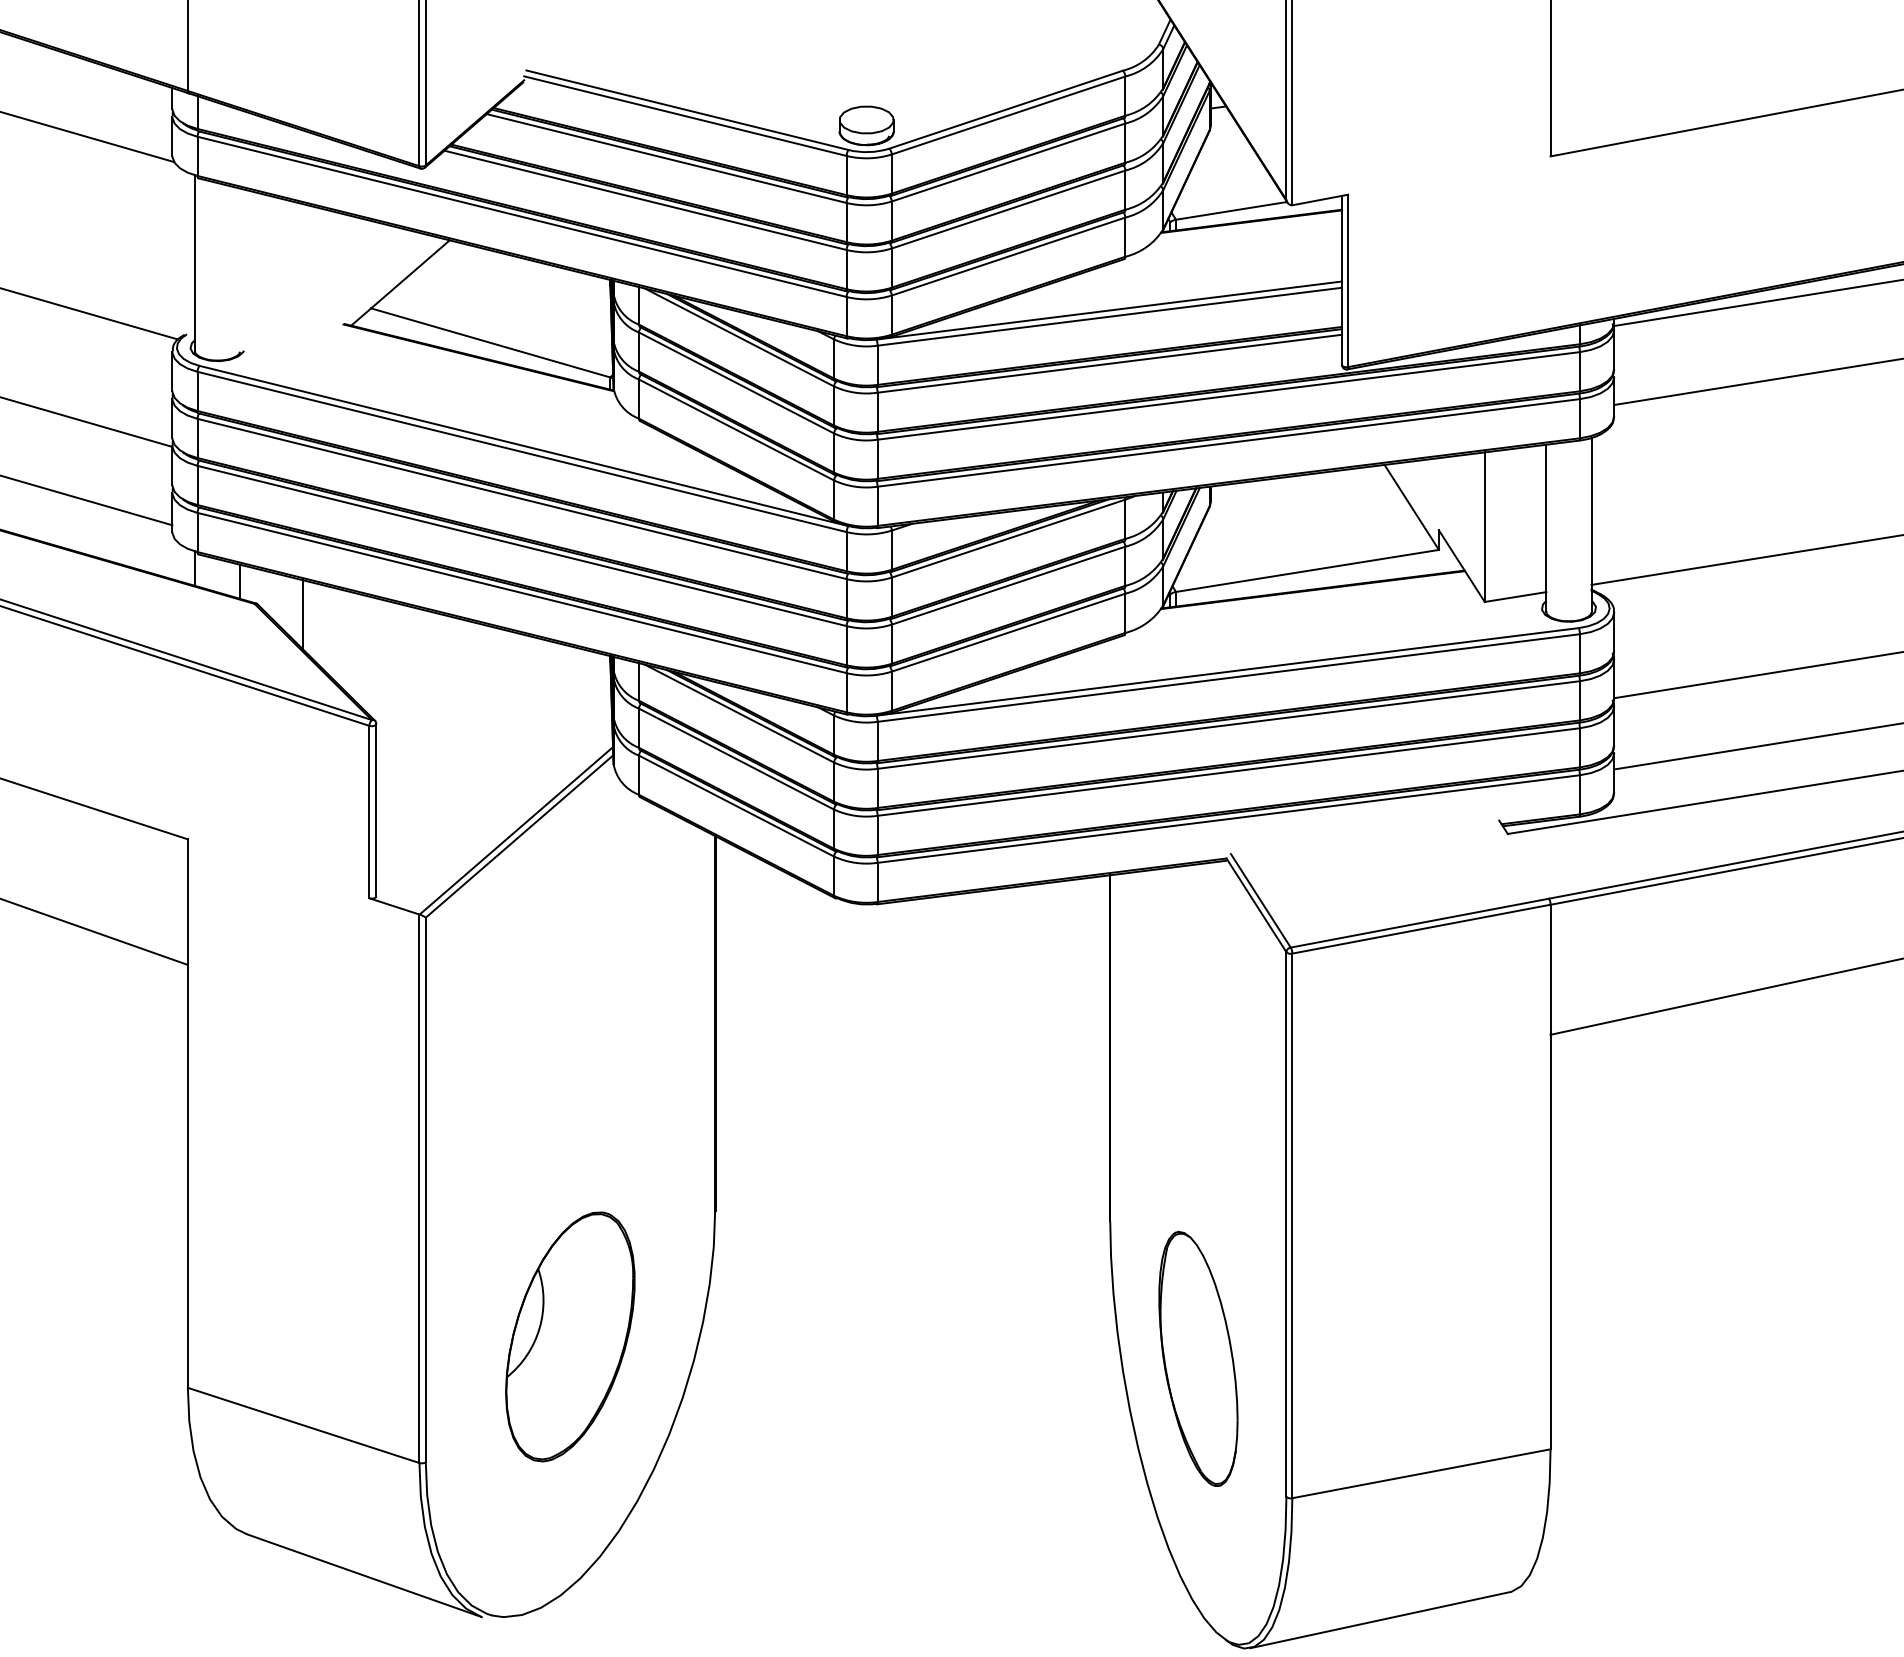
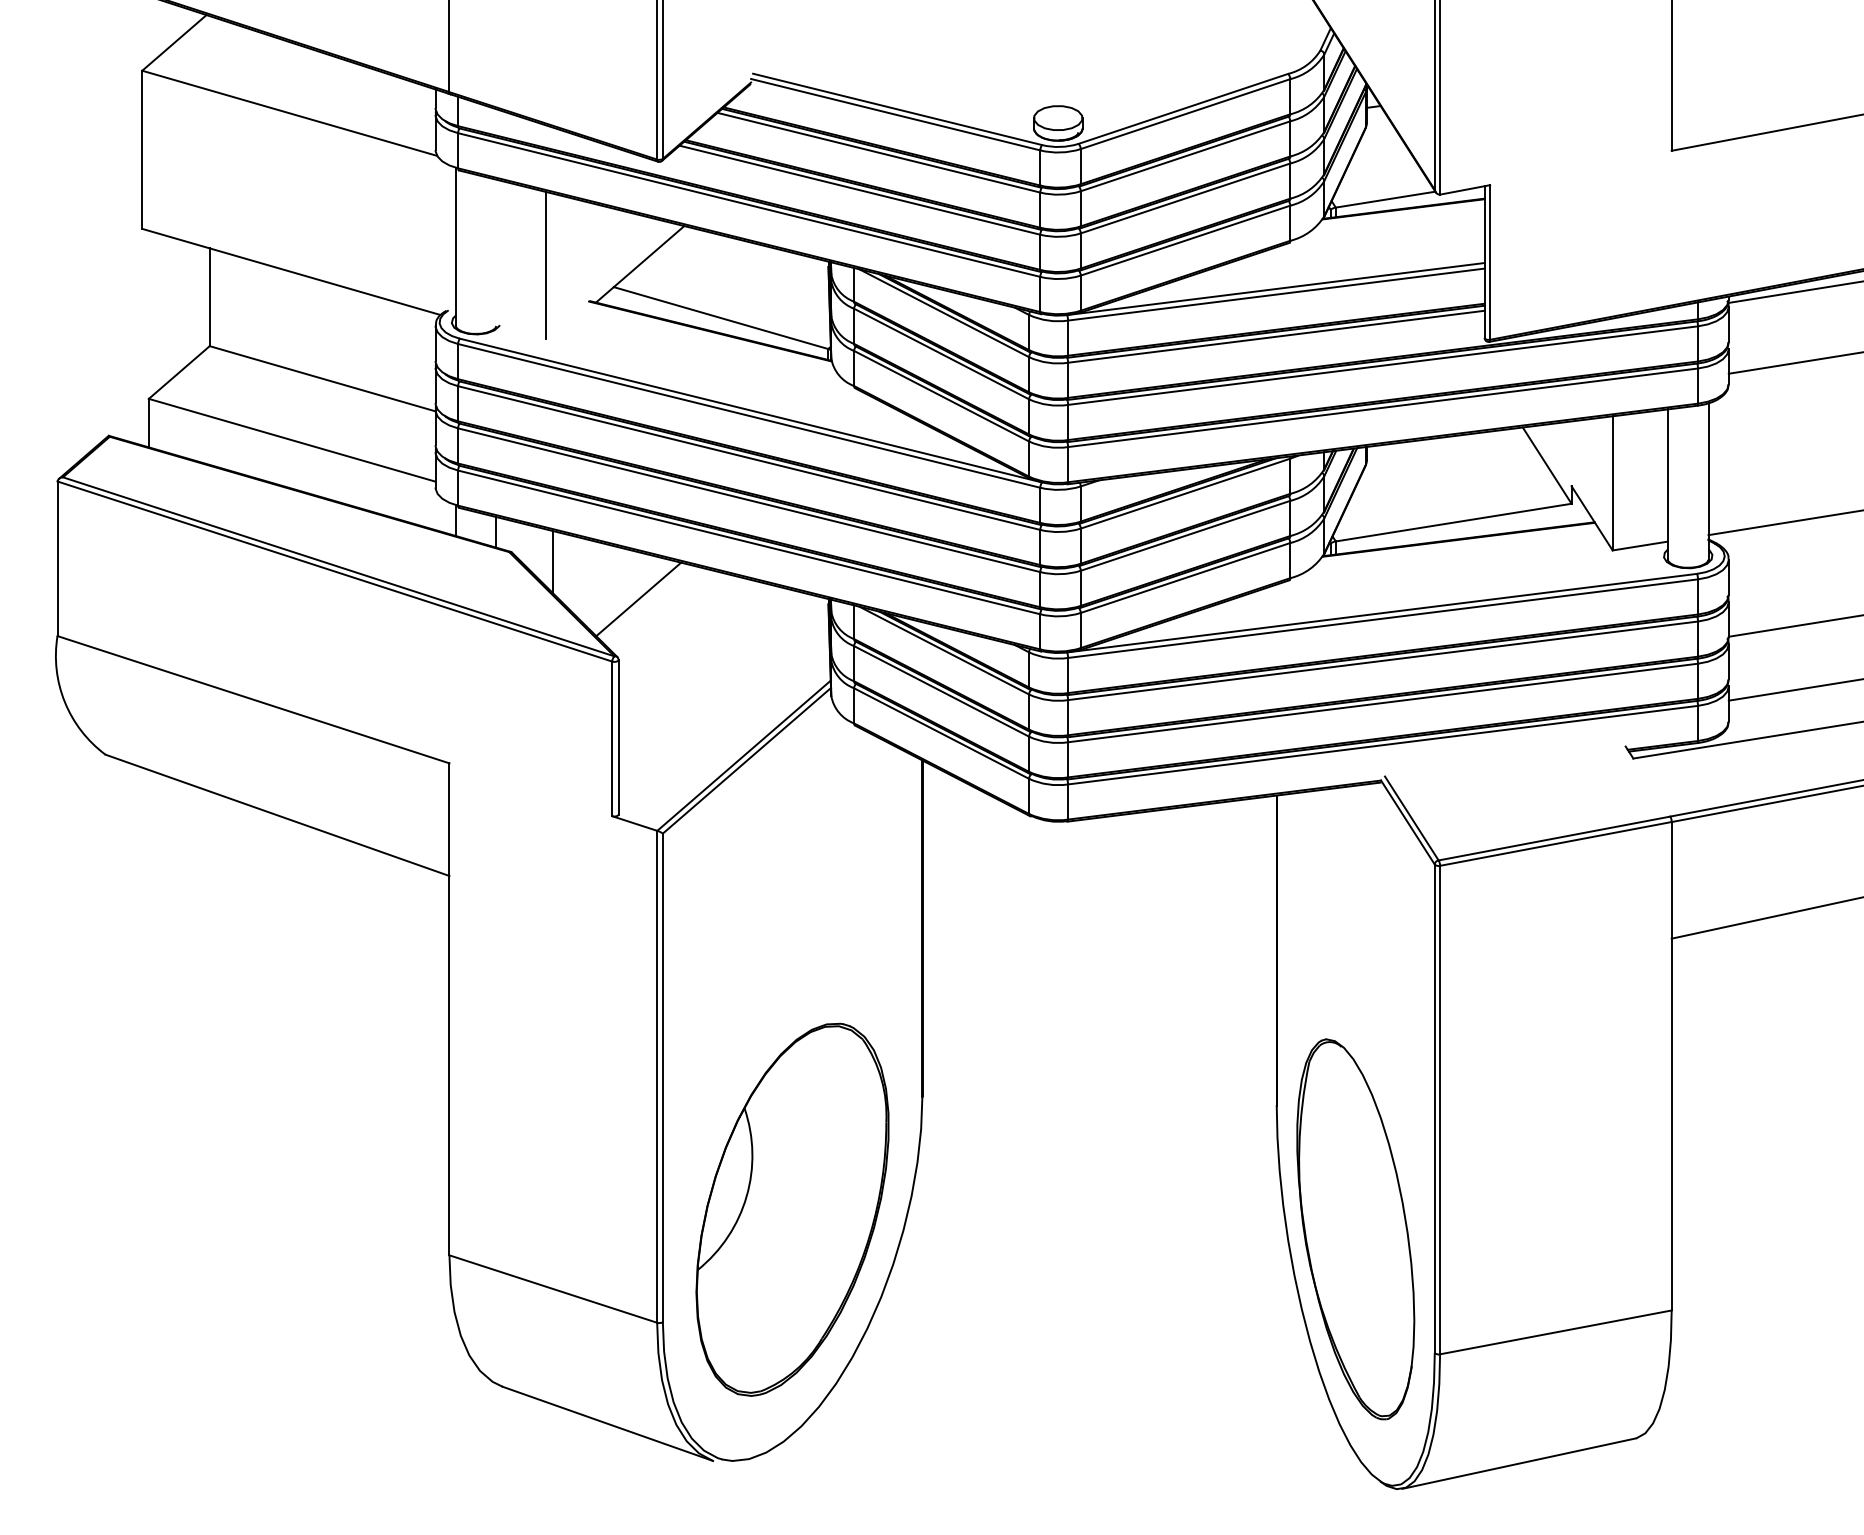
line: (296, 284) -> (546, 265), added
line: (398, 656) -> (638, 599), added
part: (570, 1336) -> (792, 1209), size x1.67
part: (1198, 1359) -> (1355, 1229), size x1.67

